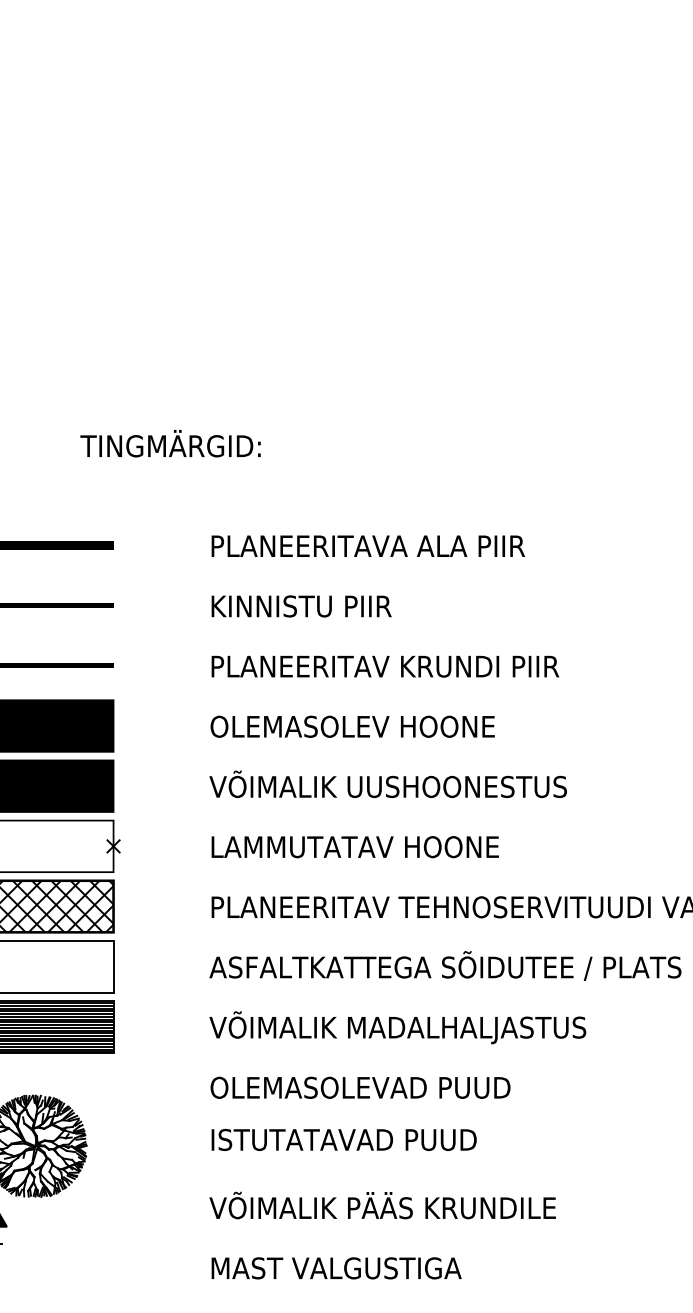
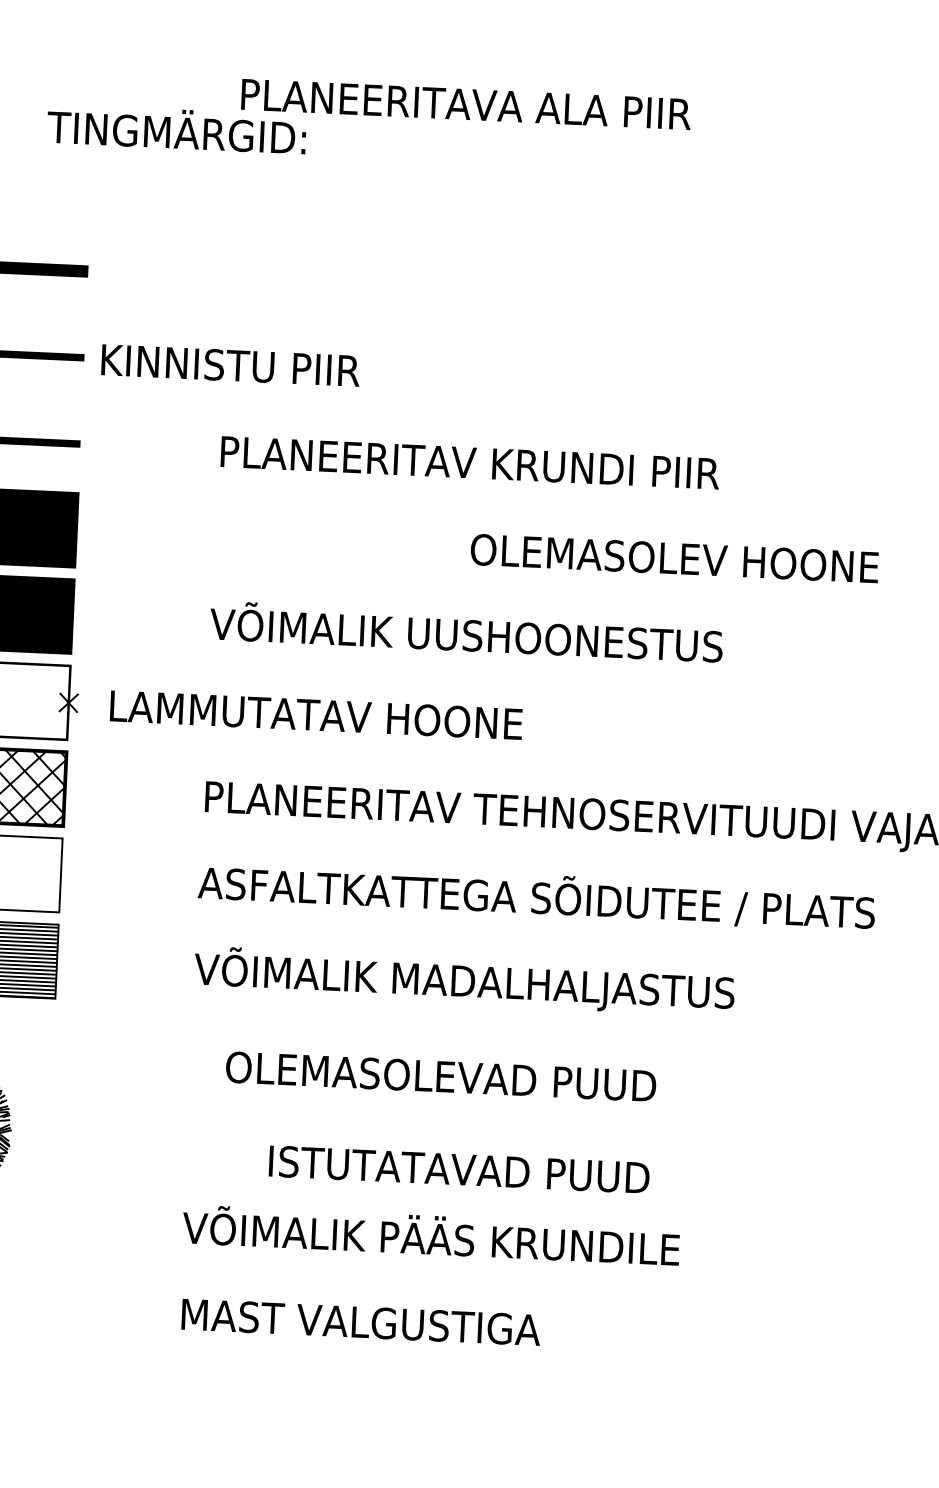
text: (368, 545) -> (466, 103), moved
text: (301, 606) -> (230, 365), moved
text: (352, 726) -> (674, 558), moved
text: (354, 847) -> (315, 715), moved
text: (360, 1087) -> (441, 1076), moved
text: (343, 1139) -> (458, 1168), moved

